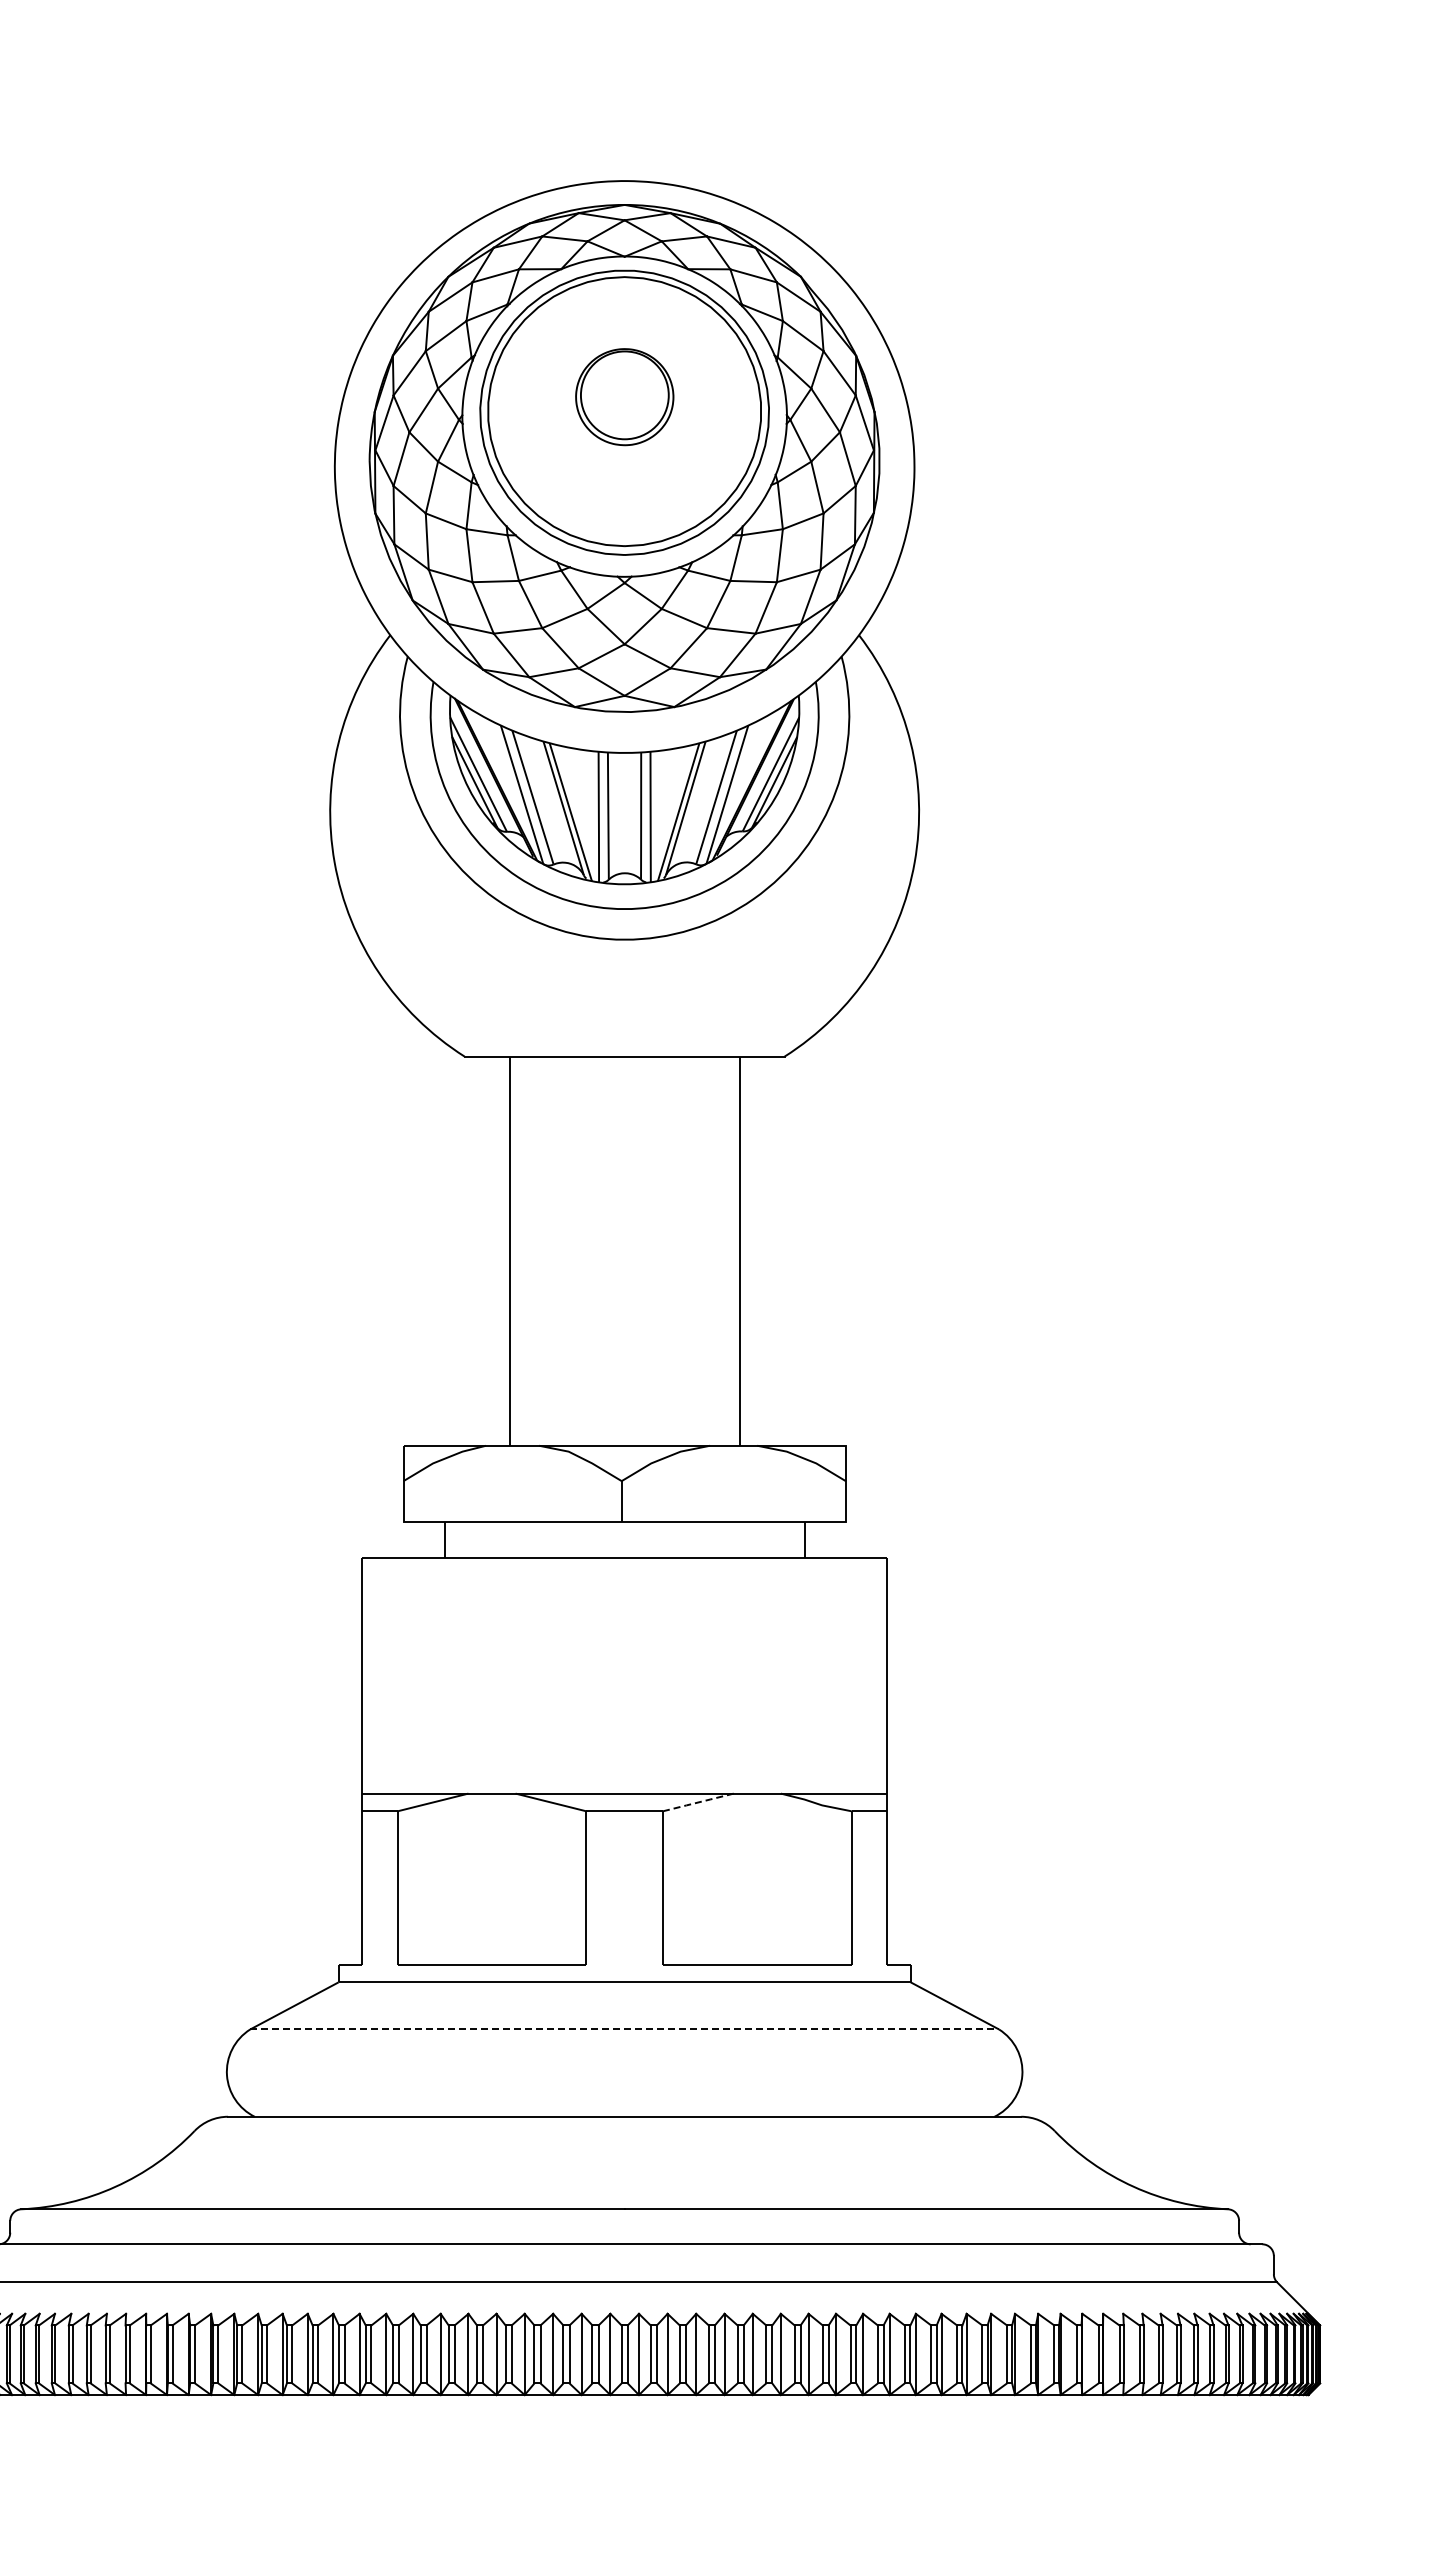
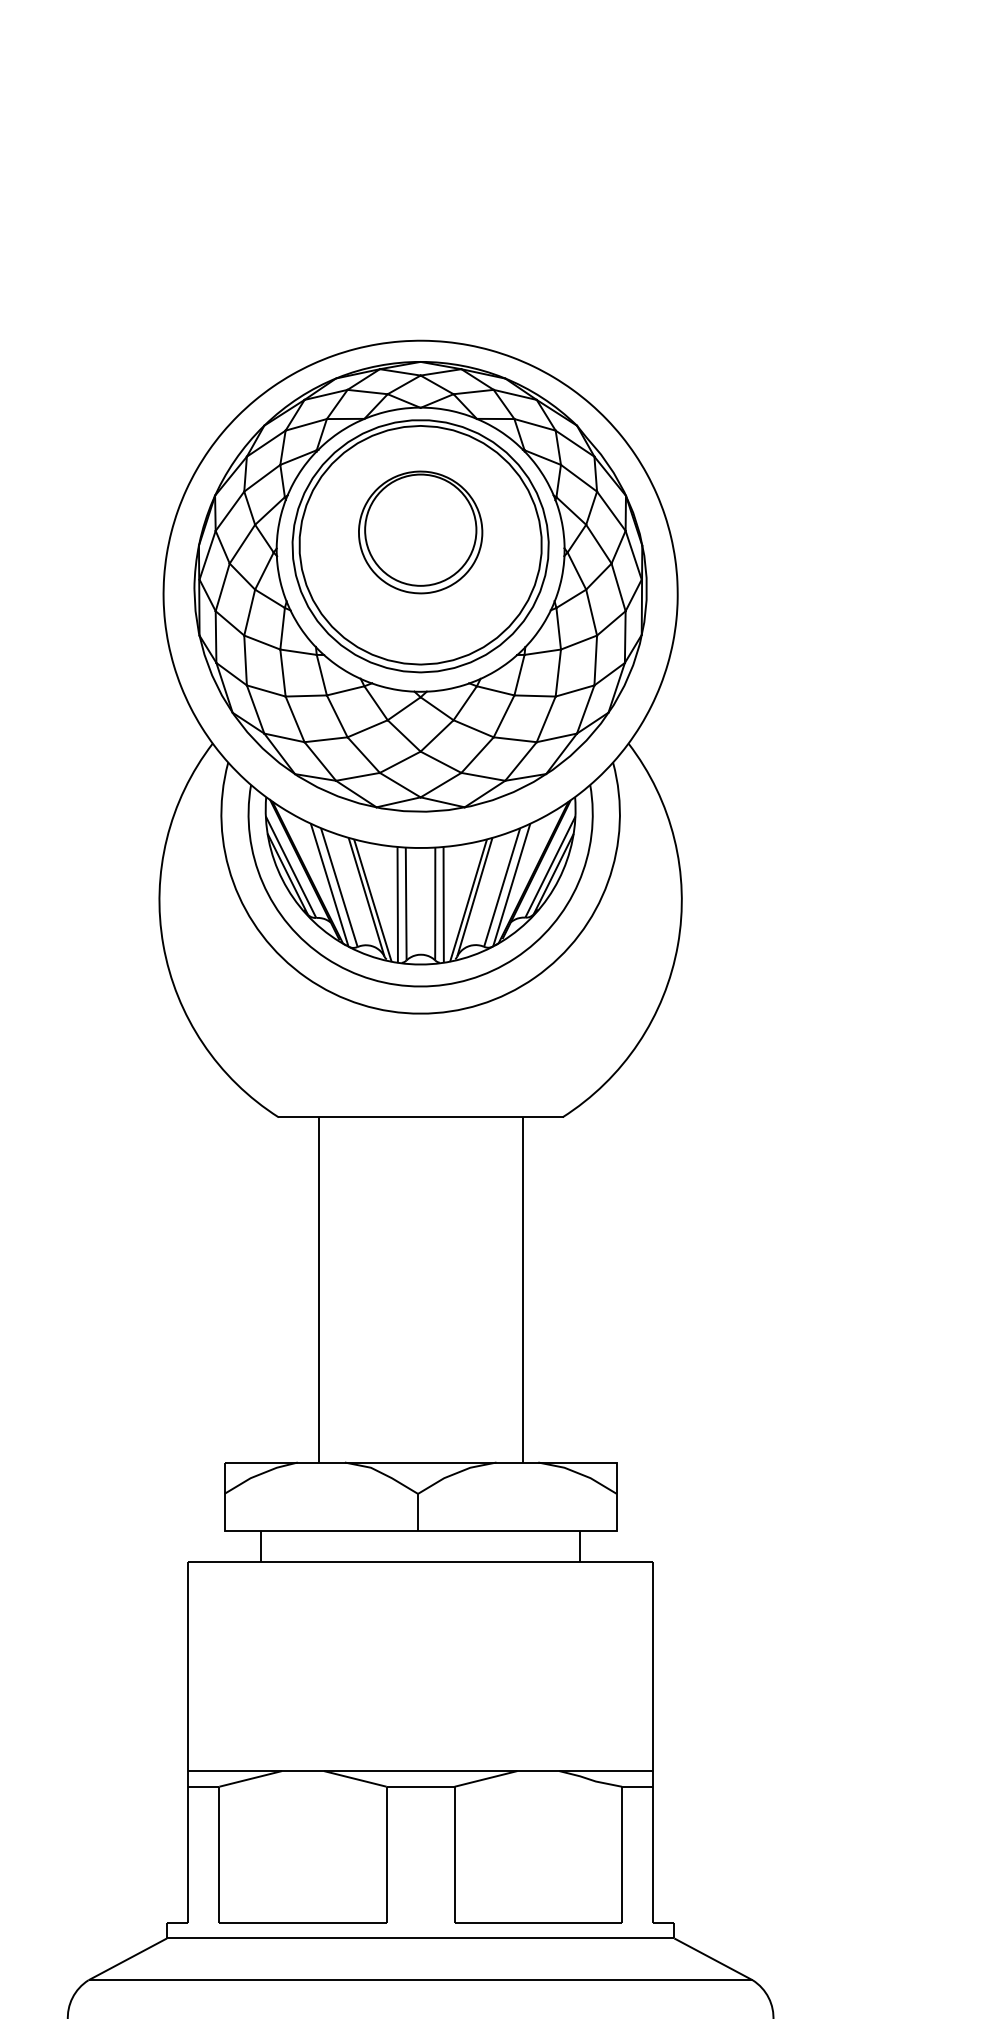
part: (624, 396) -> (420, 531), size x1.43
line: (697, 1802) -> (485, 1778), dashed -> solid
line: (625, 2029) -> (421, 1980), dashed -> solid

